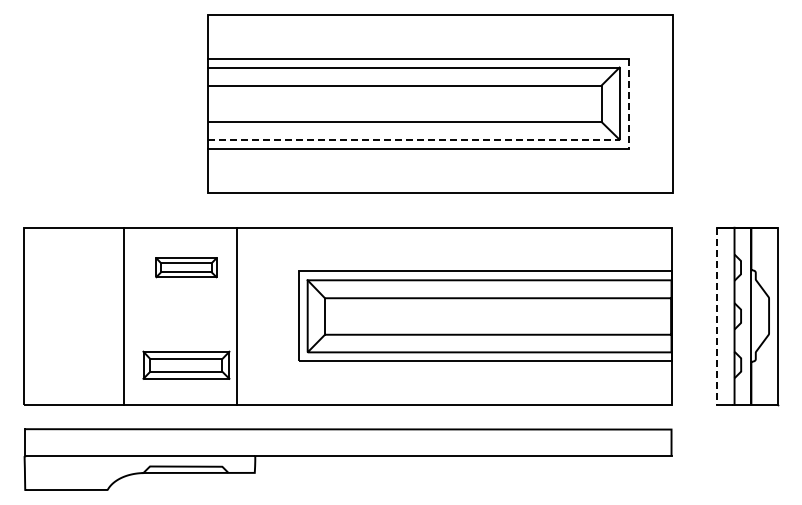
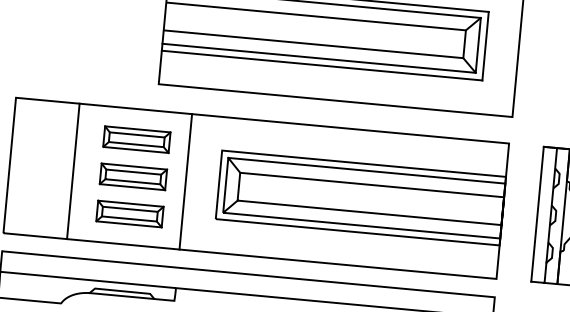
line: (629, 103) -> (485, 46), dashed -> solid
line: (413, 139) -> (318, 58), dashed -> solid
part: (186, 267) -> (136, 139), size x1.43
part: (186, 315) -> (133, 176), added
line: (123, 316) -> (73, 171), moved
line: (237, 316) -> (186, 181), moved
line: (717, 316) -> (537, 214), dashed -> solid

